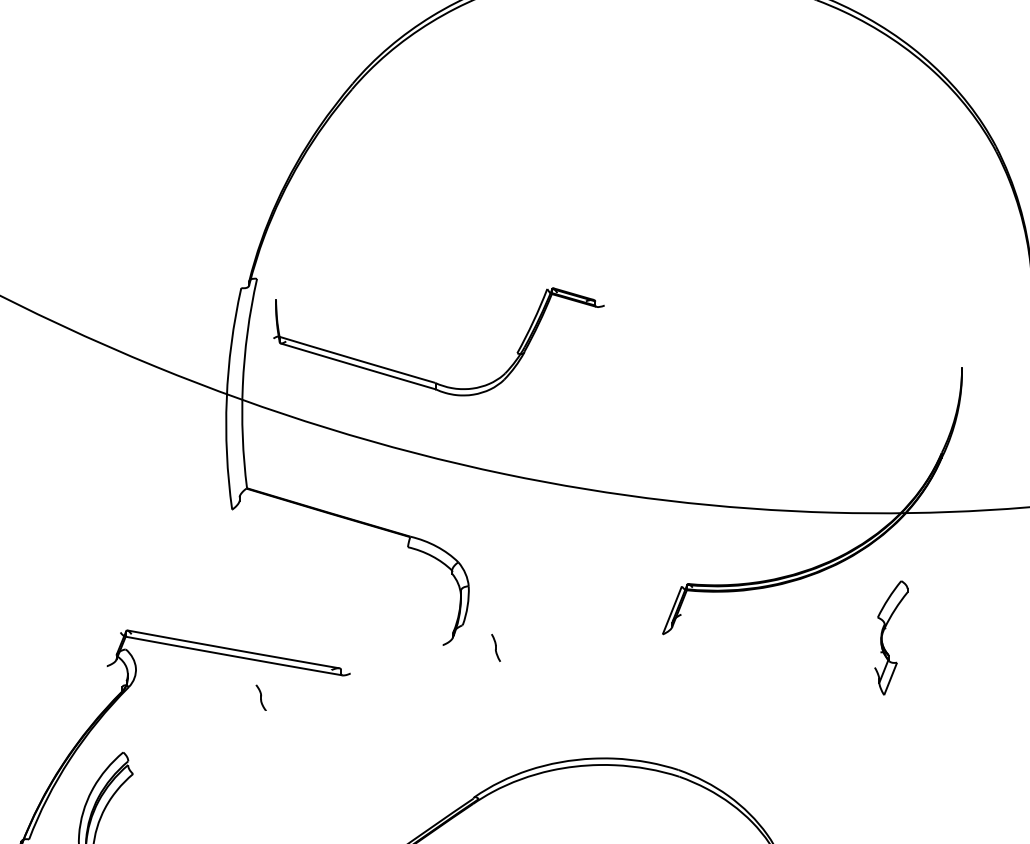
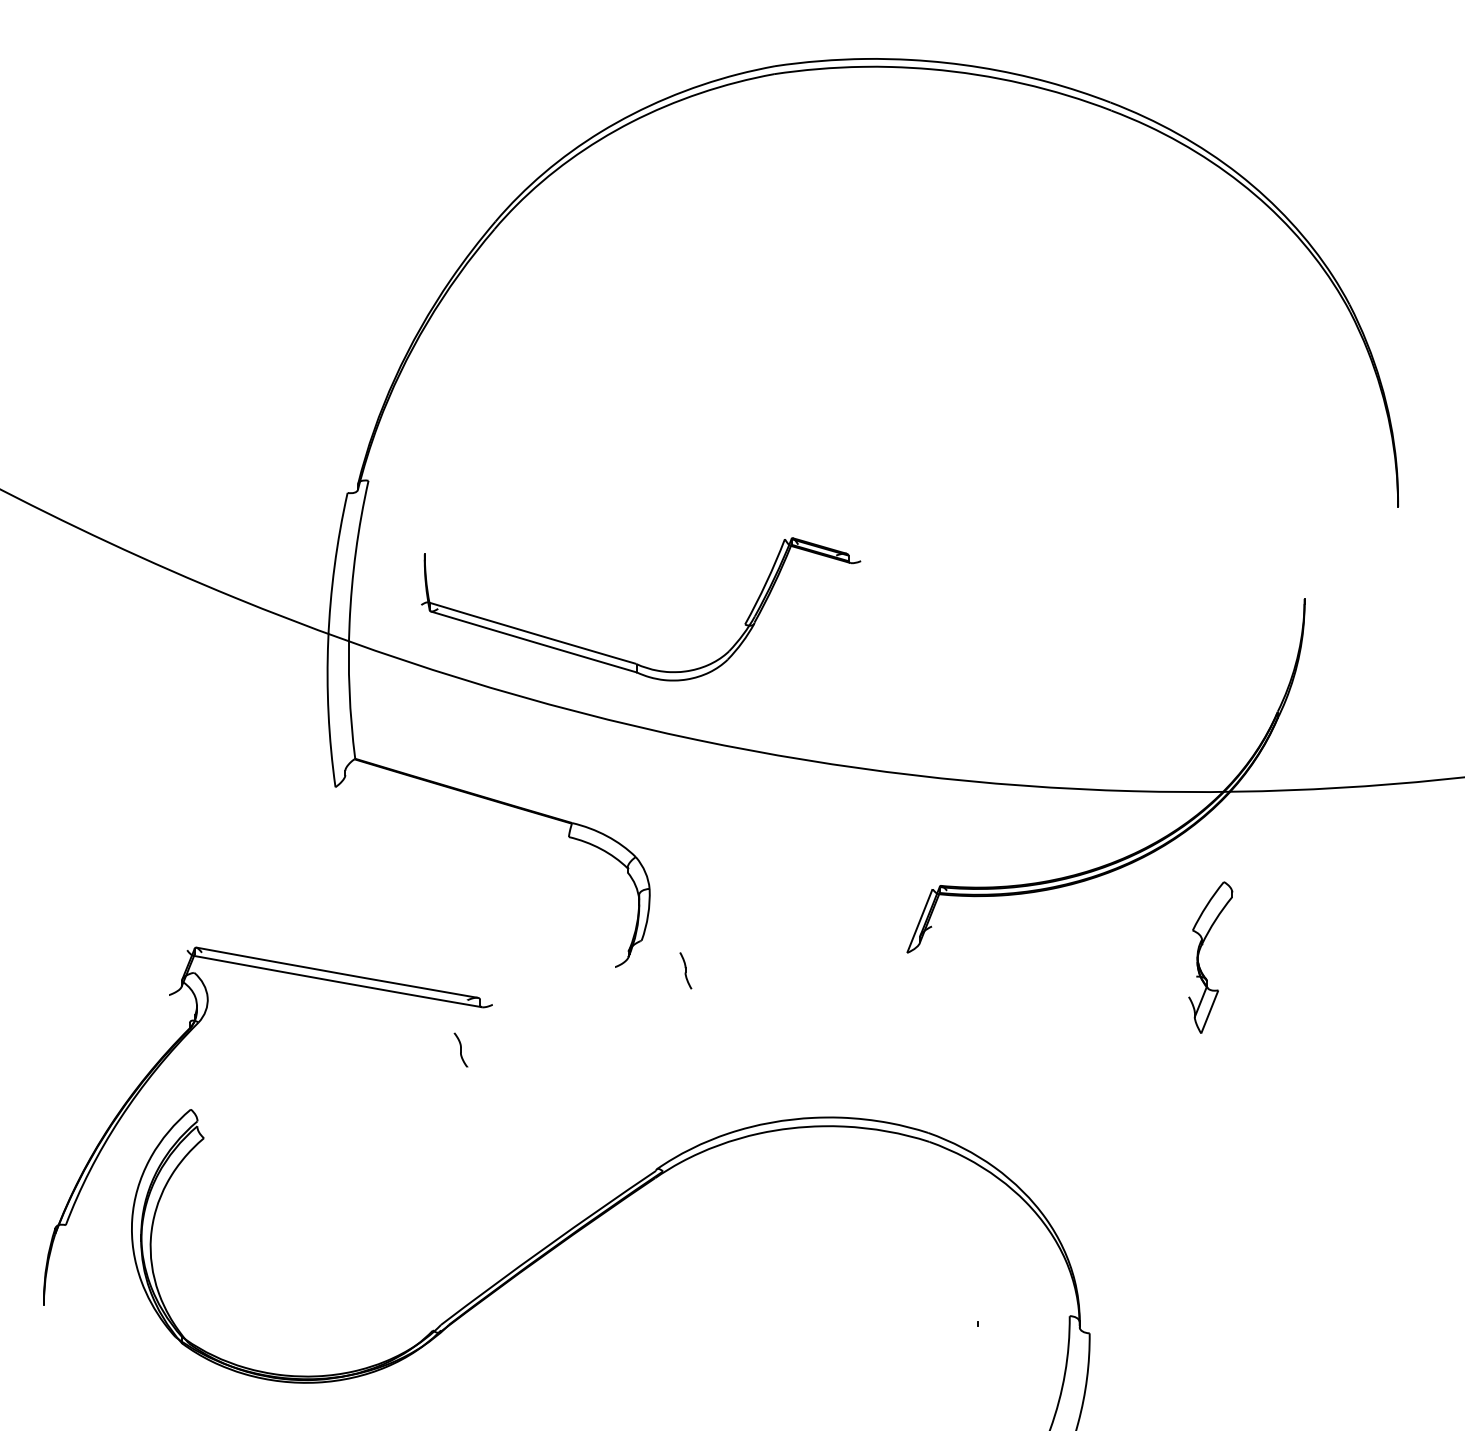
part: (427, 379) -> (625, 659), moved
part: (260, 697) -> (460, 1049), moved

